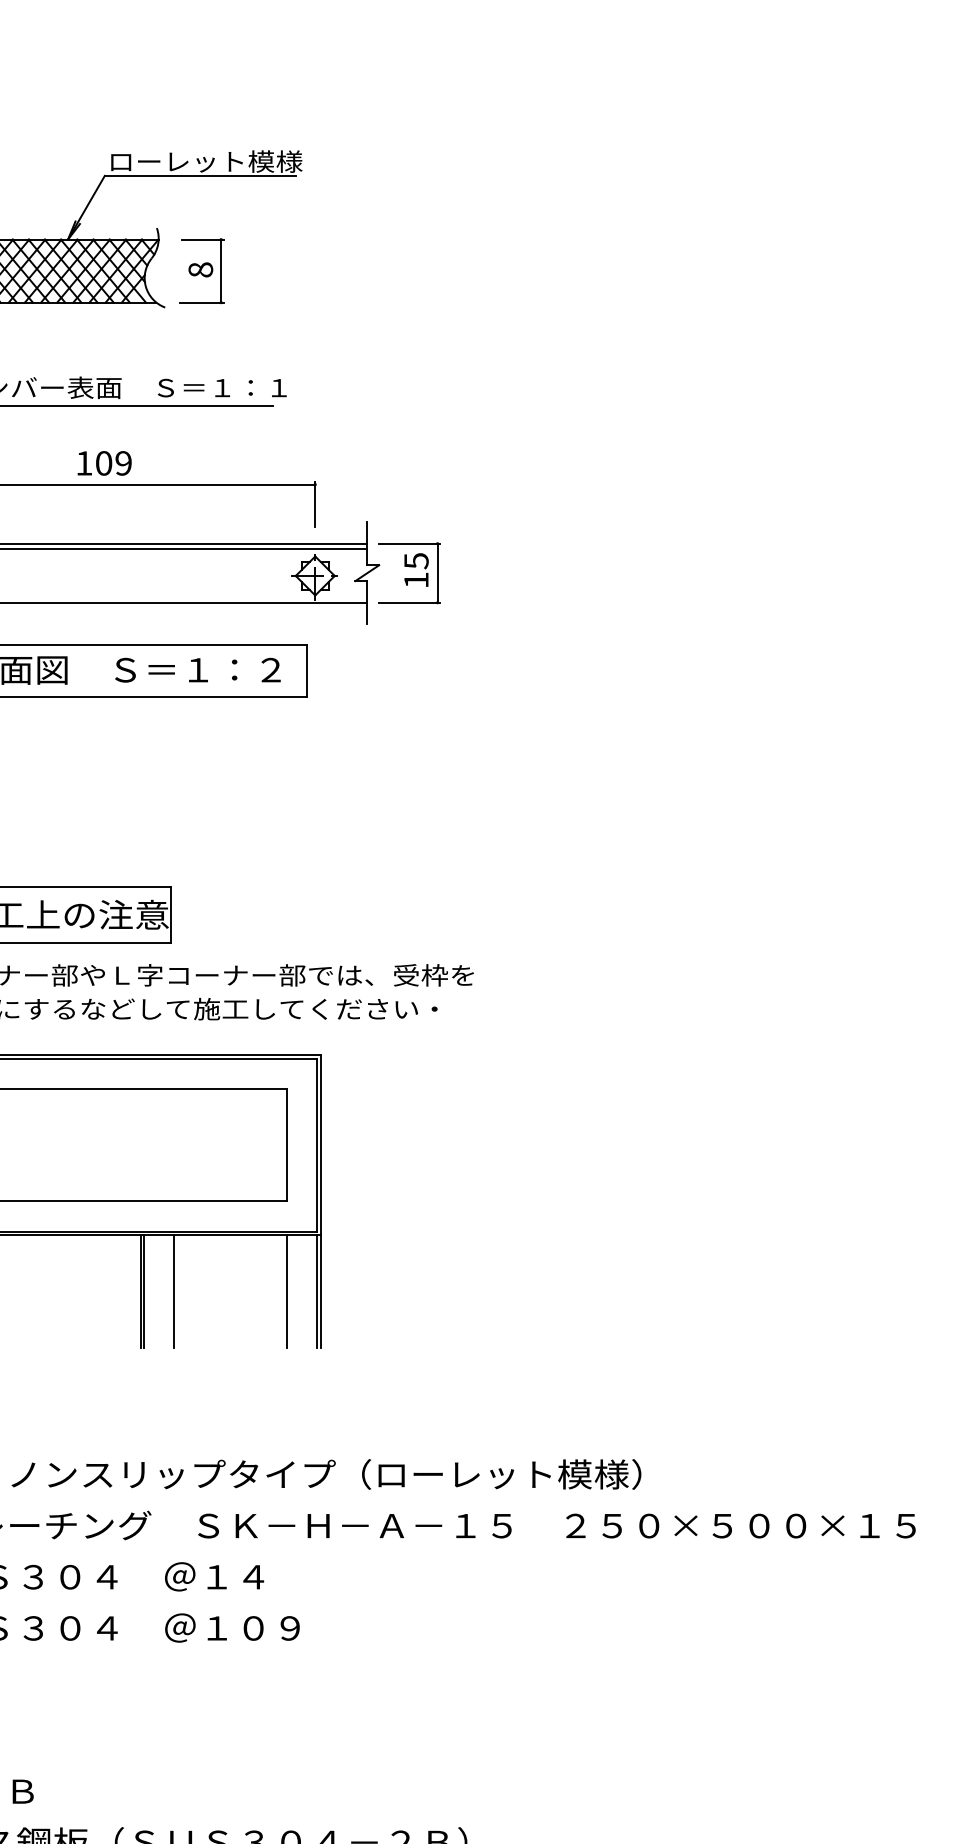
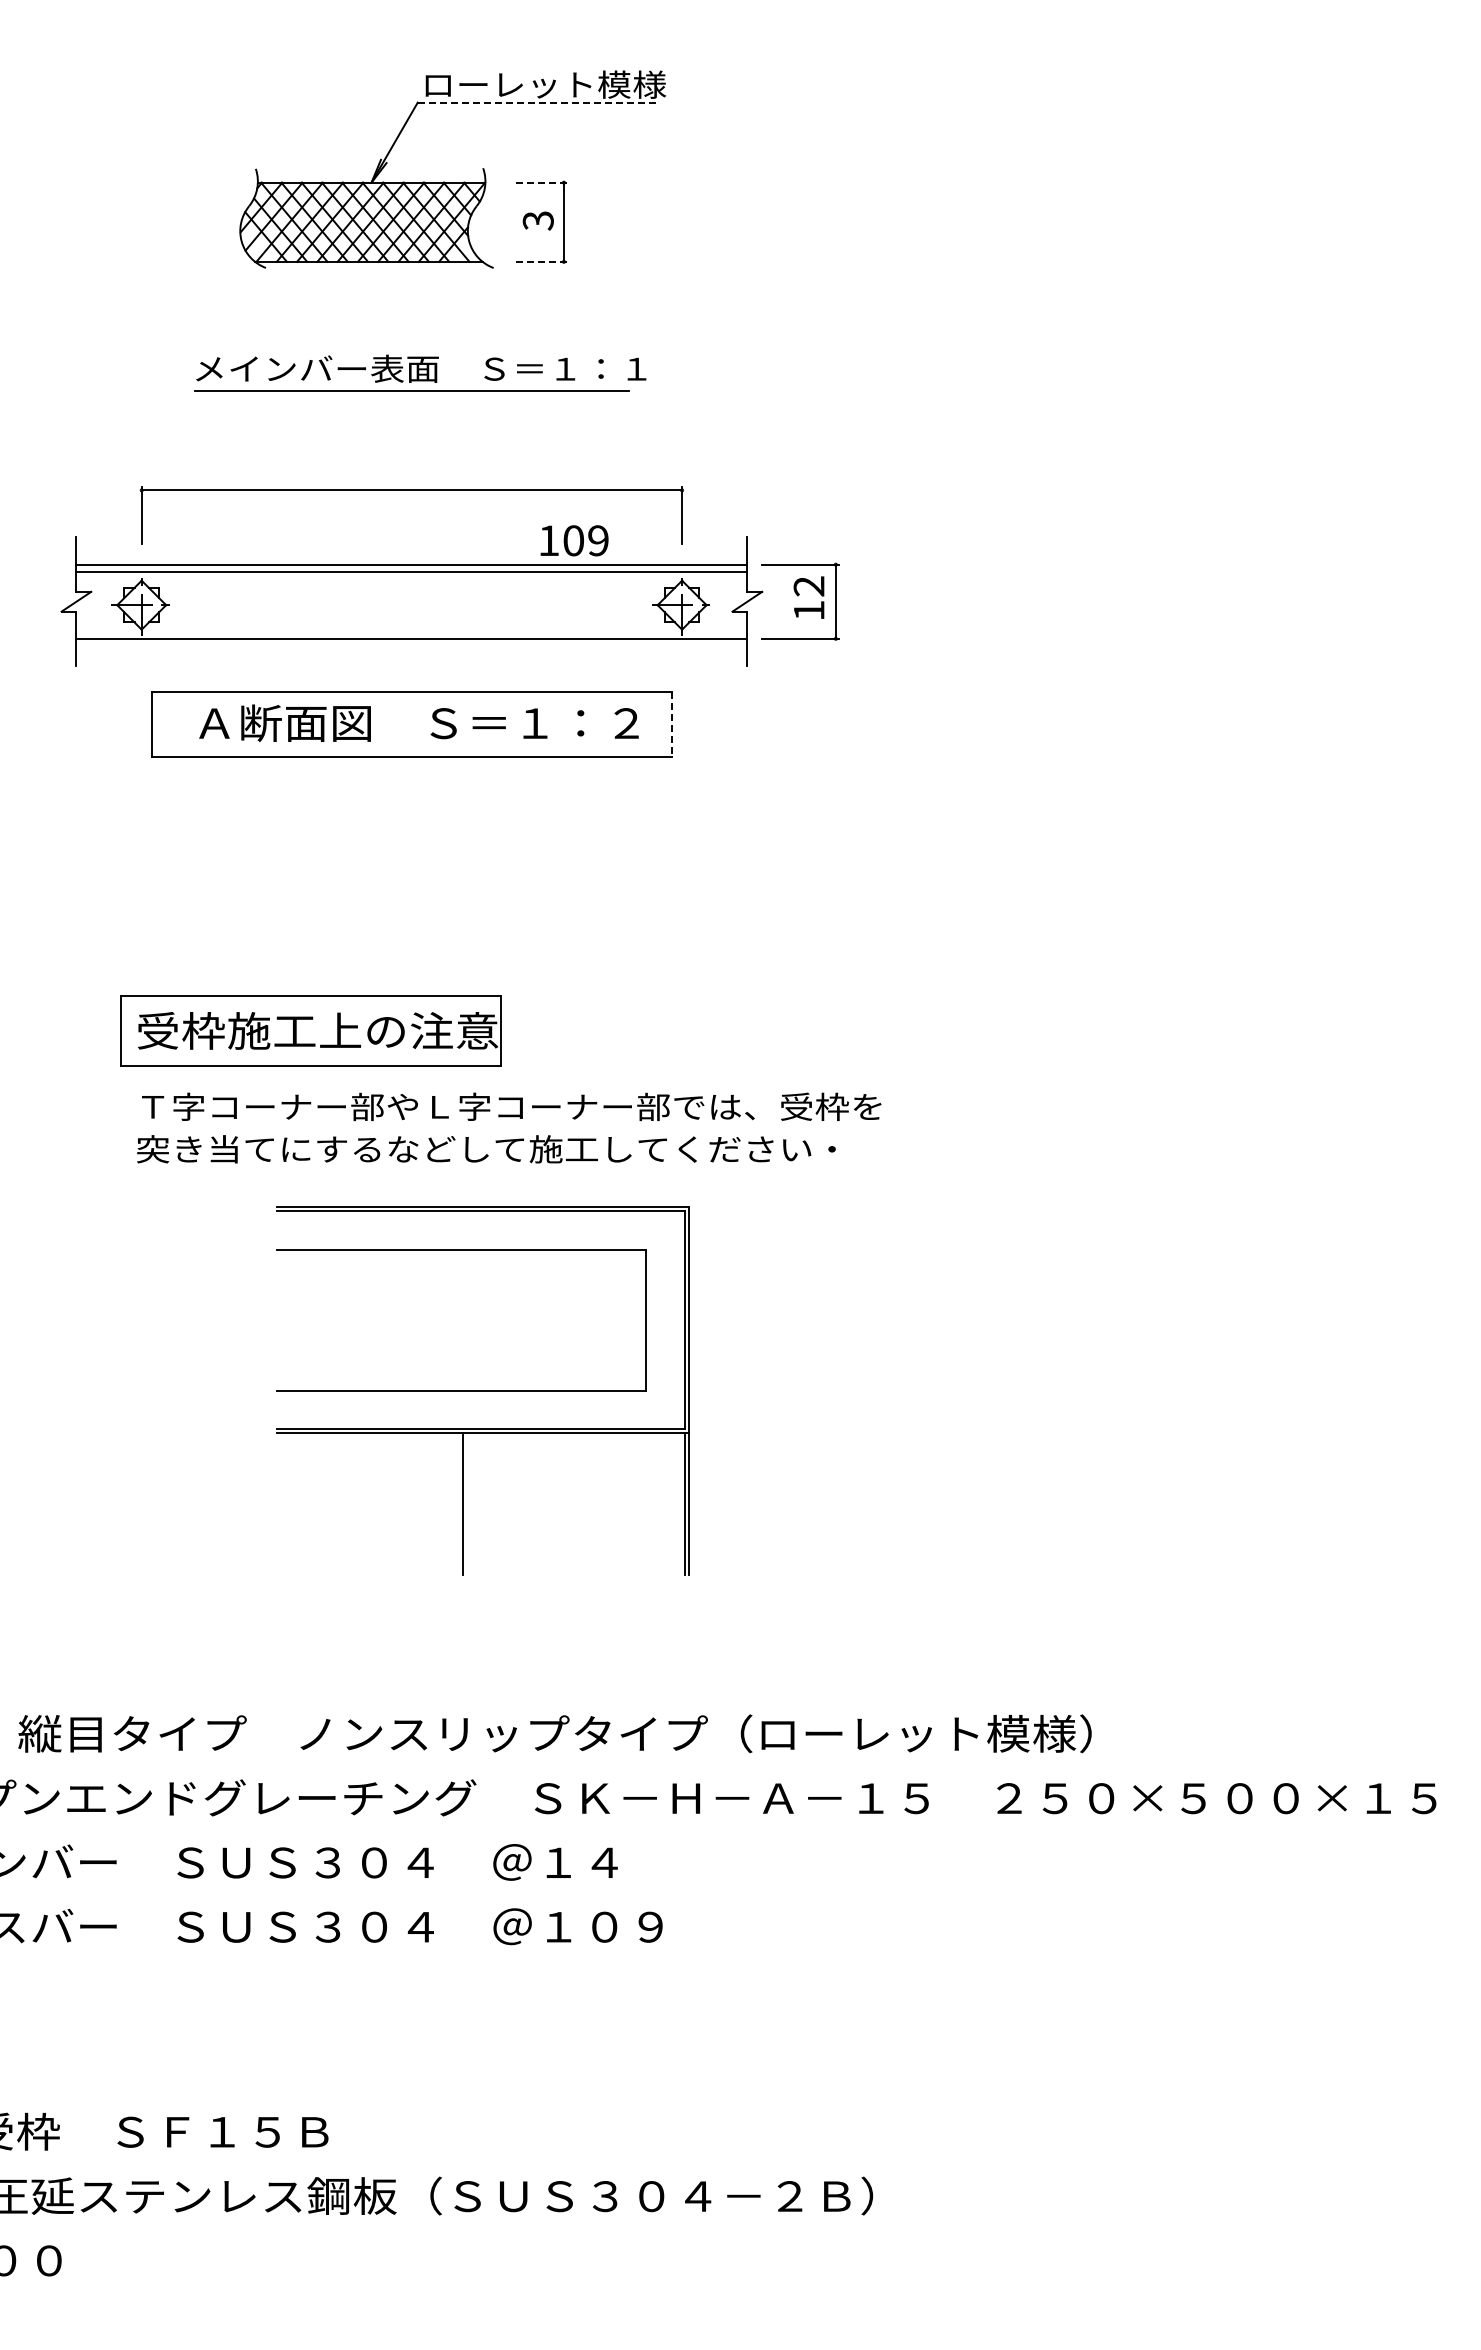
line: (200, 175) -> (538, 102), solid -> dashed
line: (202, 239) -> (540, 182), solid -> dashed
text: (200, 269) -> (537, 220), 8 -> 3
line: (201, 302) -> (539, 261), solid -> dashed
text: (104, 463) -> (574, 540), moved
text: (415, 561) -> (808, 586), 15 -> 12
line: (306, 671) -> (671, 725), solid -> dashed
line: (144, 1291) -> (467, 1503), removed
line: (174, 1291) -> (505, 1503), removed
line: (286, 1291) -> (646, 1503), removed

